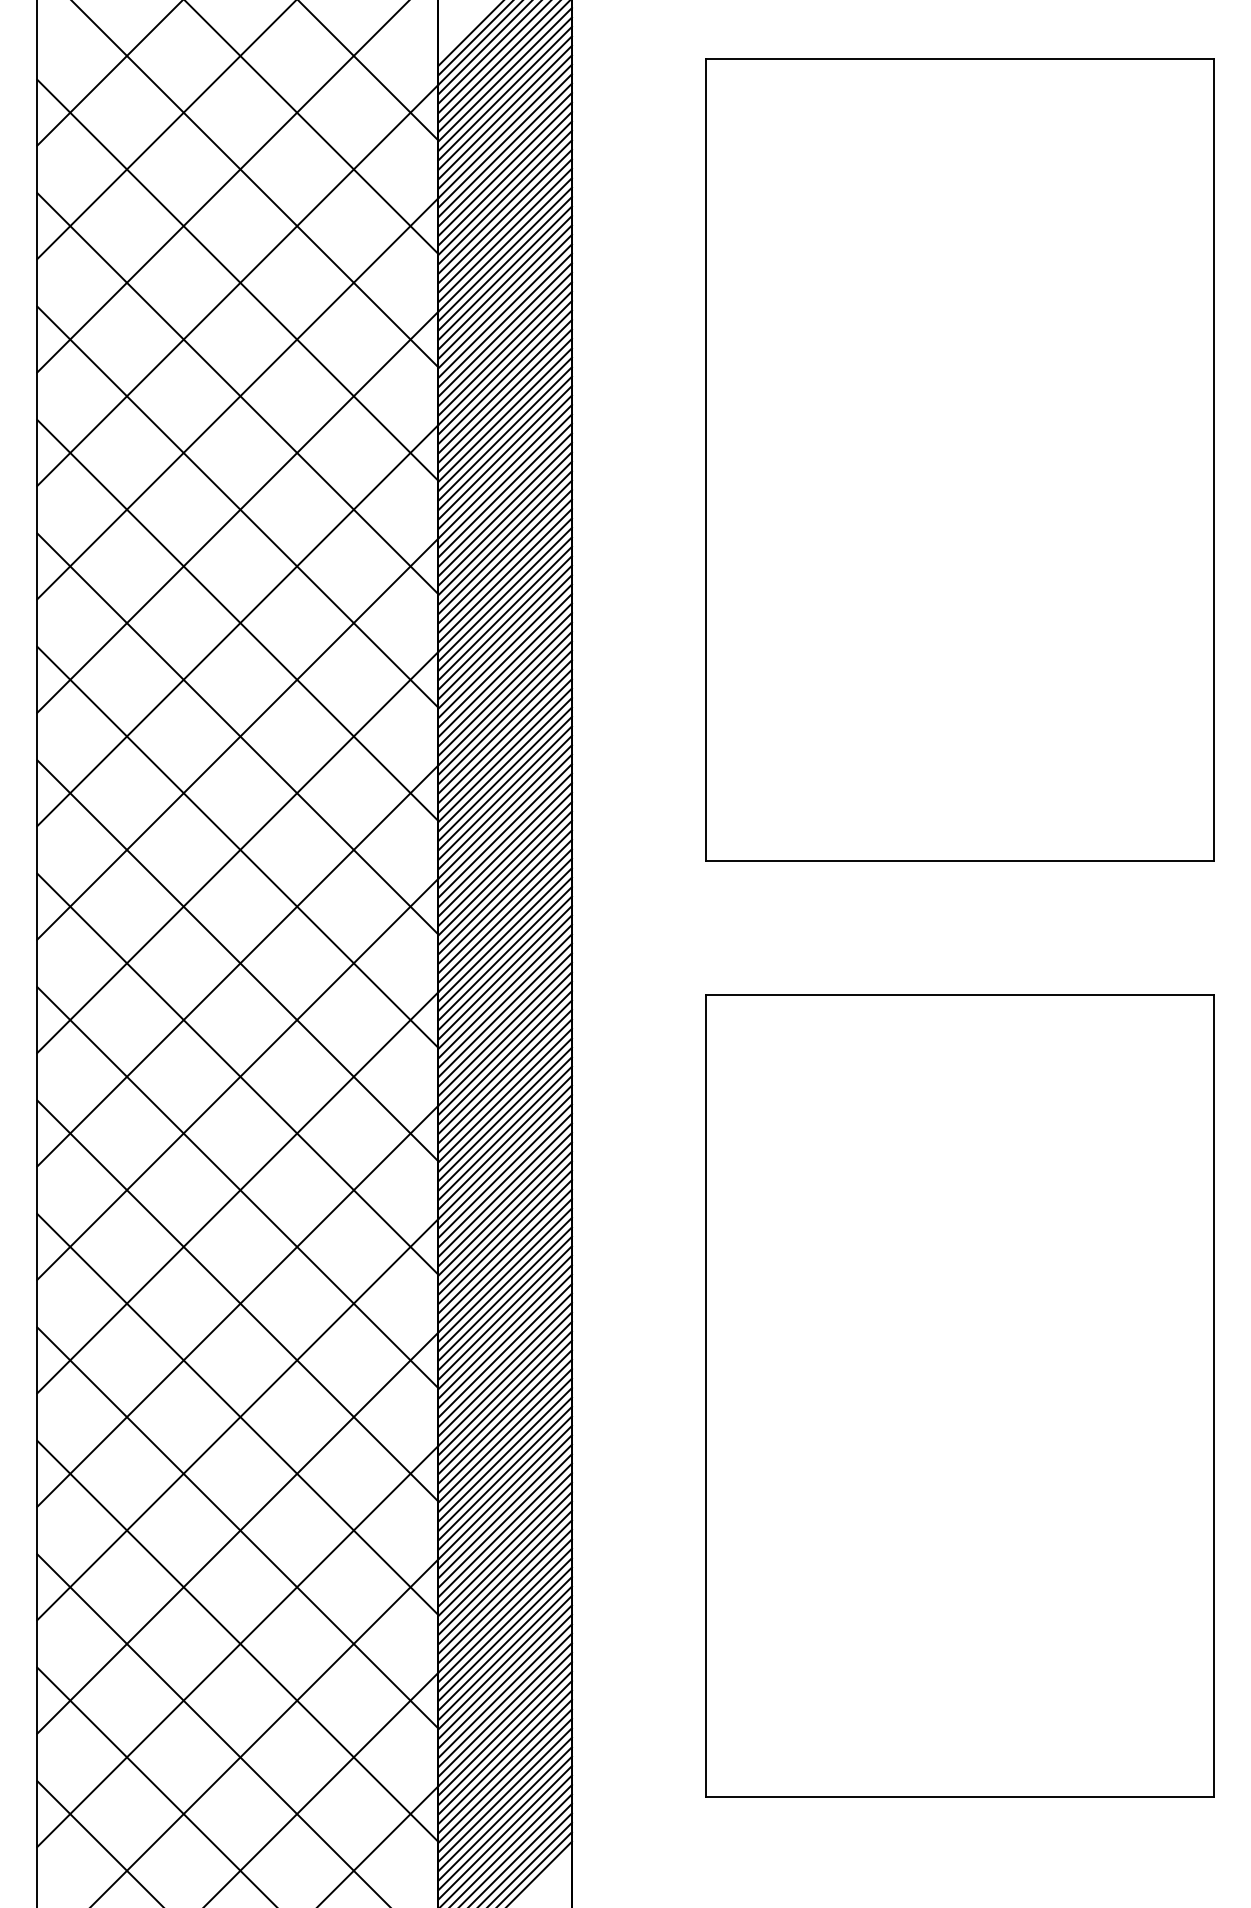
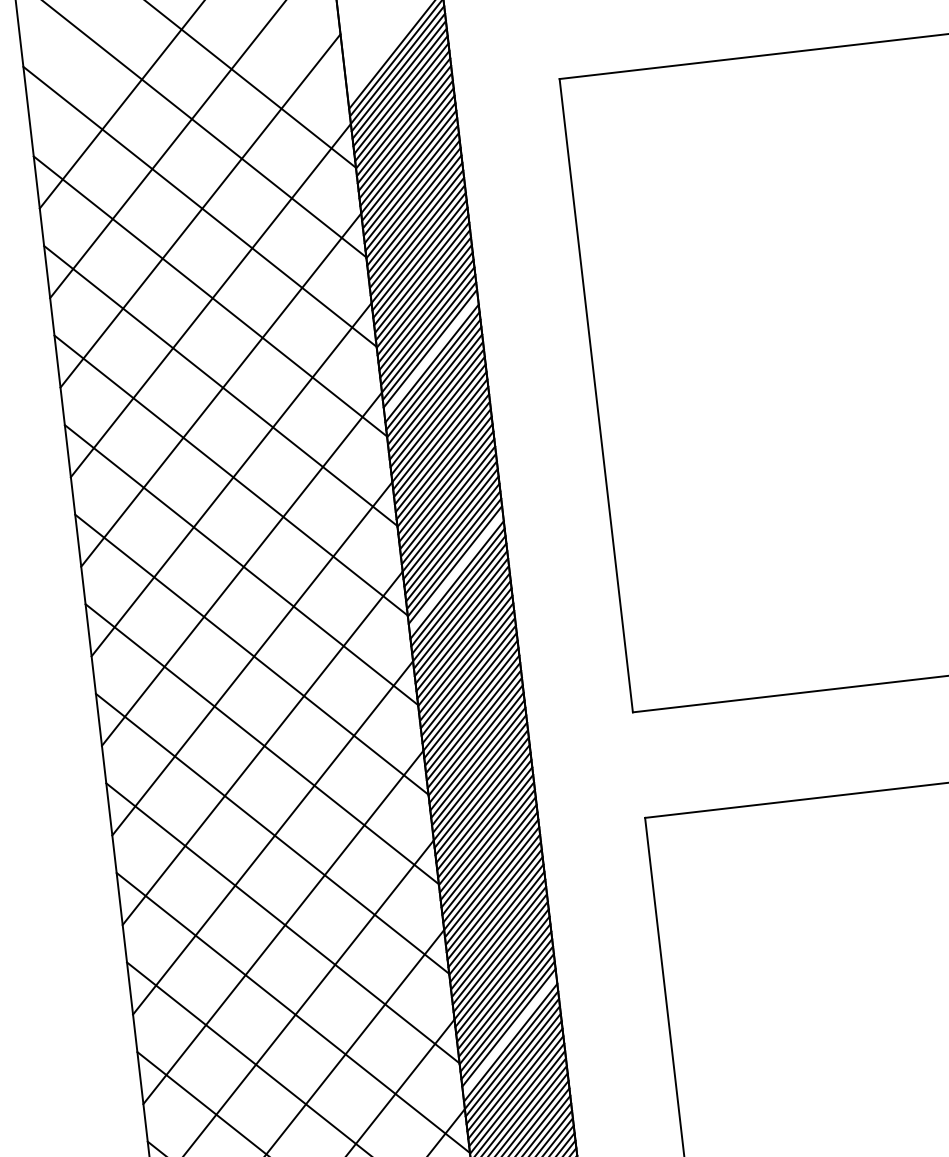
line: (505, 386) -> (431, 355), removed
line: (505, 660) -> (456, 572), removed
line: (505, 1246) -> (510, 1034), removed

